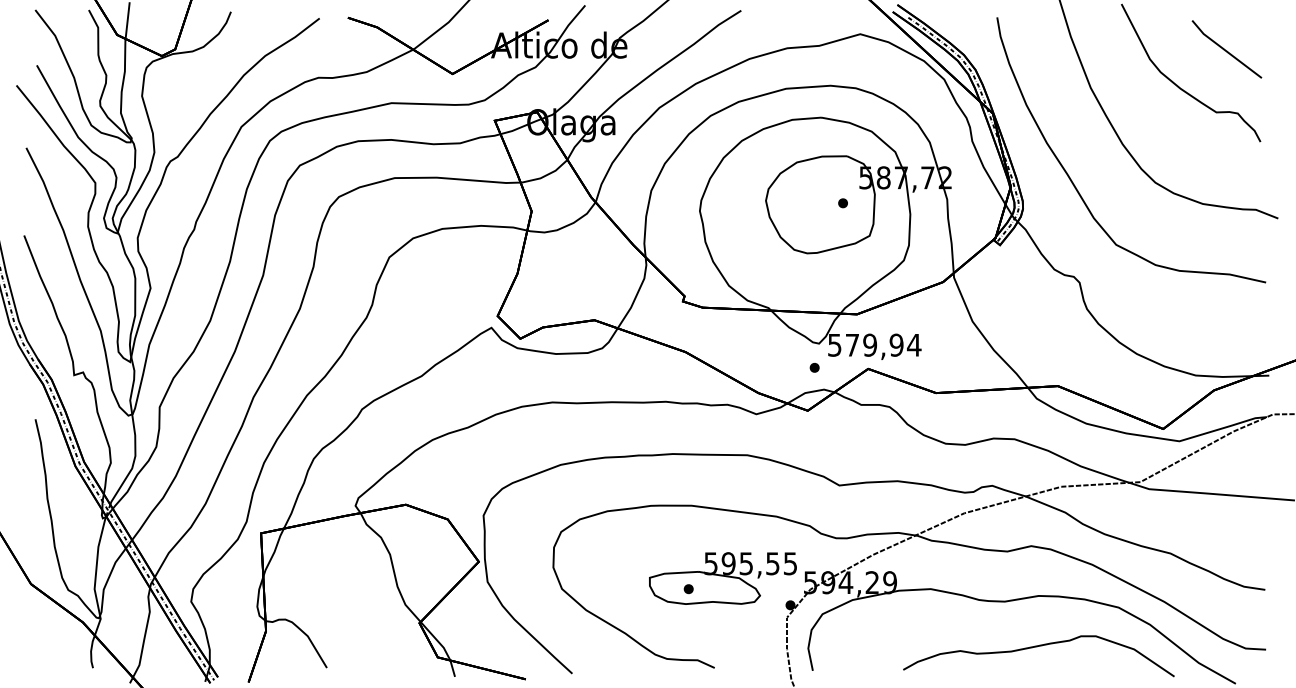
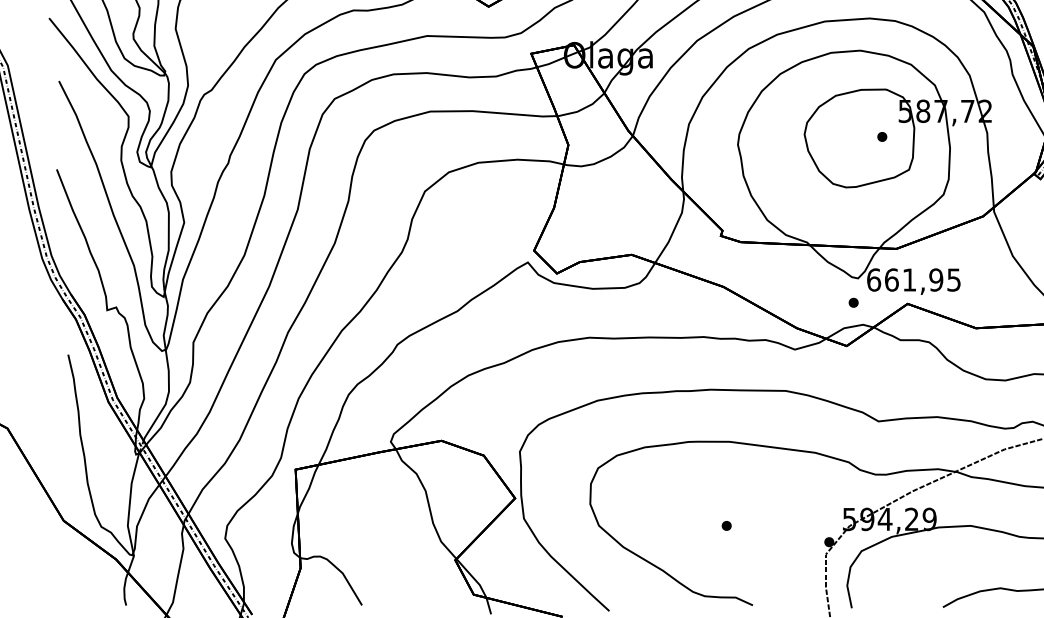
text: (874, 344) -> (913, 279), 579,94 -> 661,95
part: (722, 578) -> (760, 515), removed

